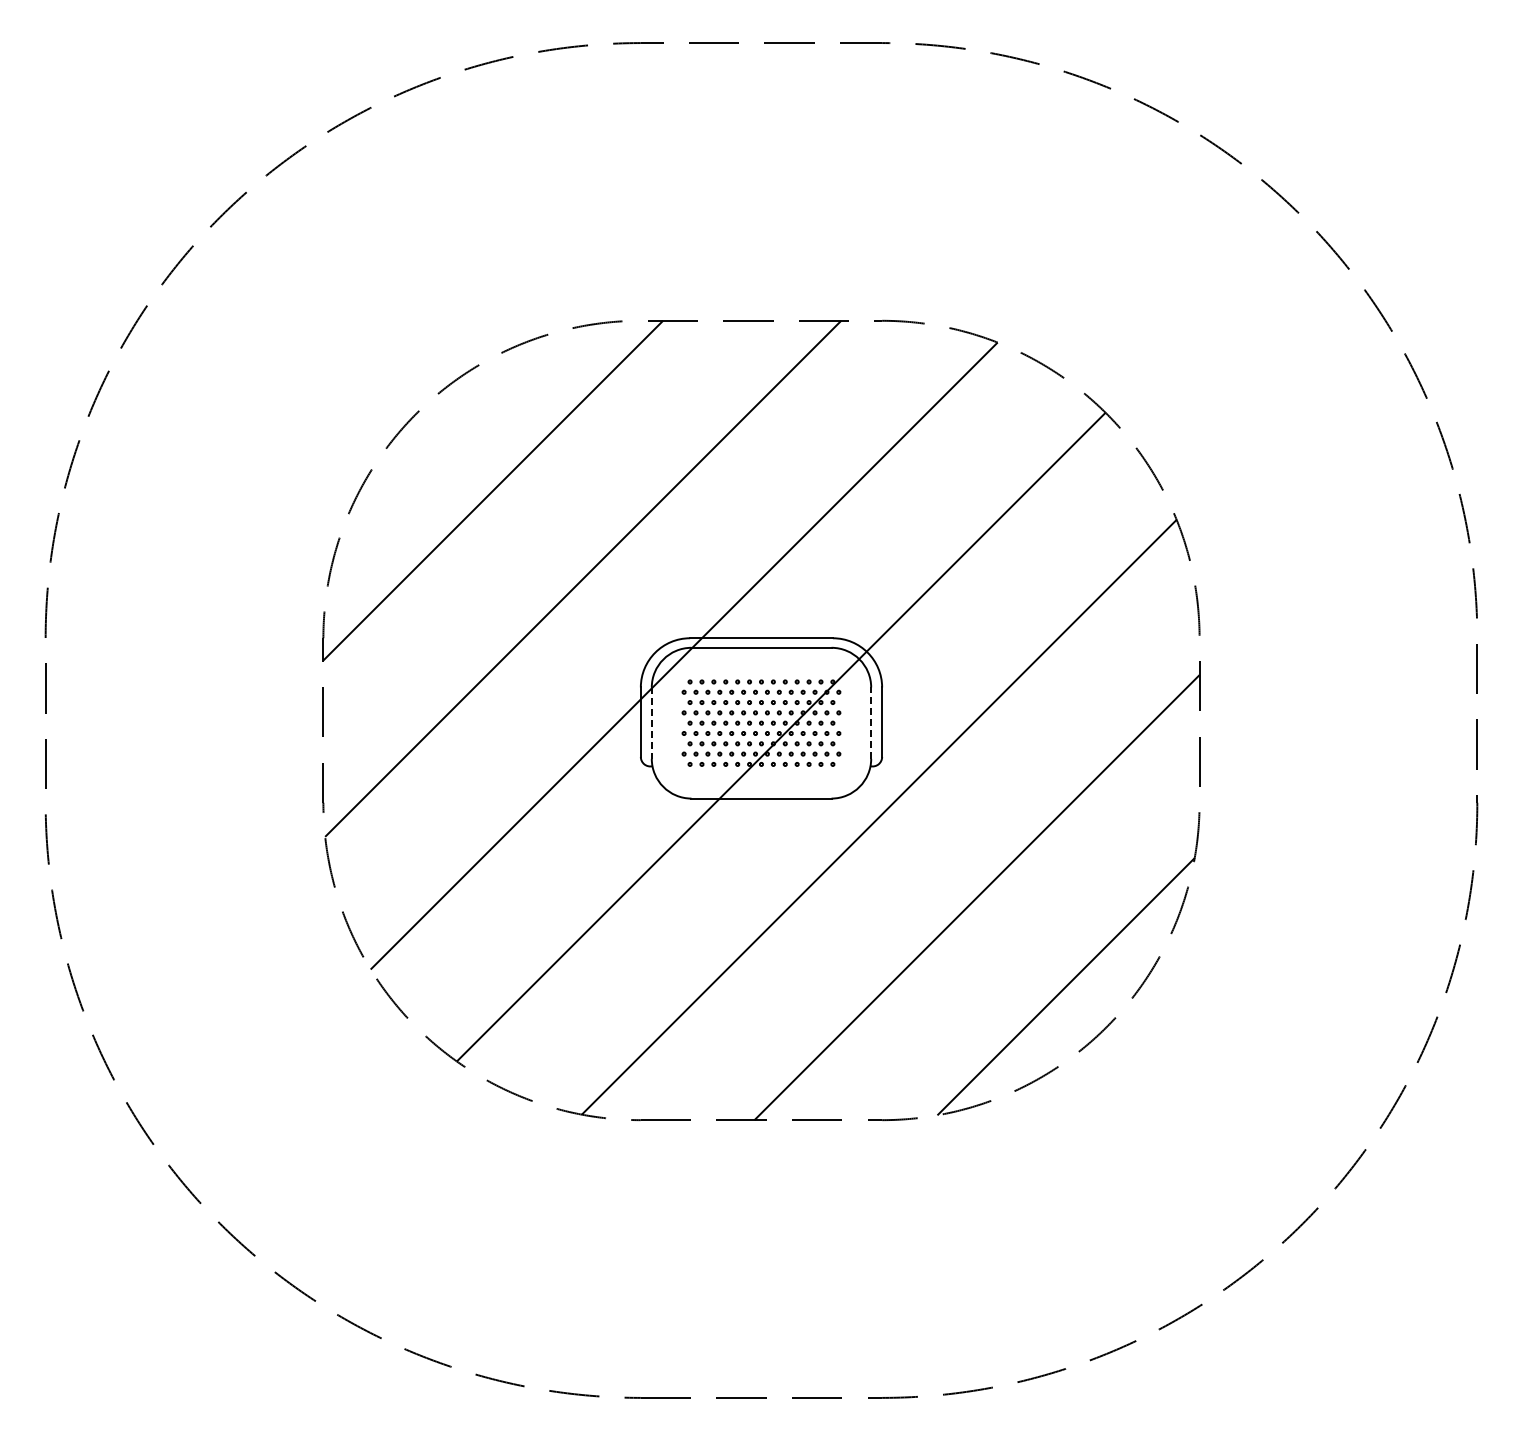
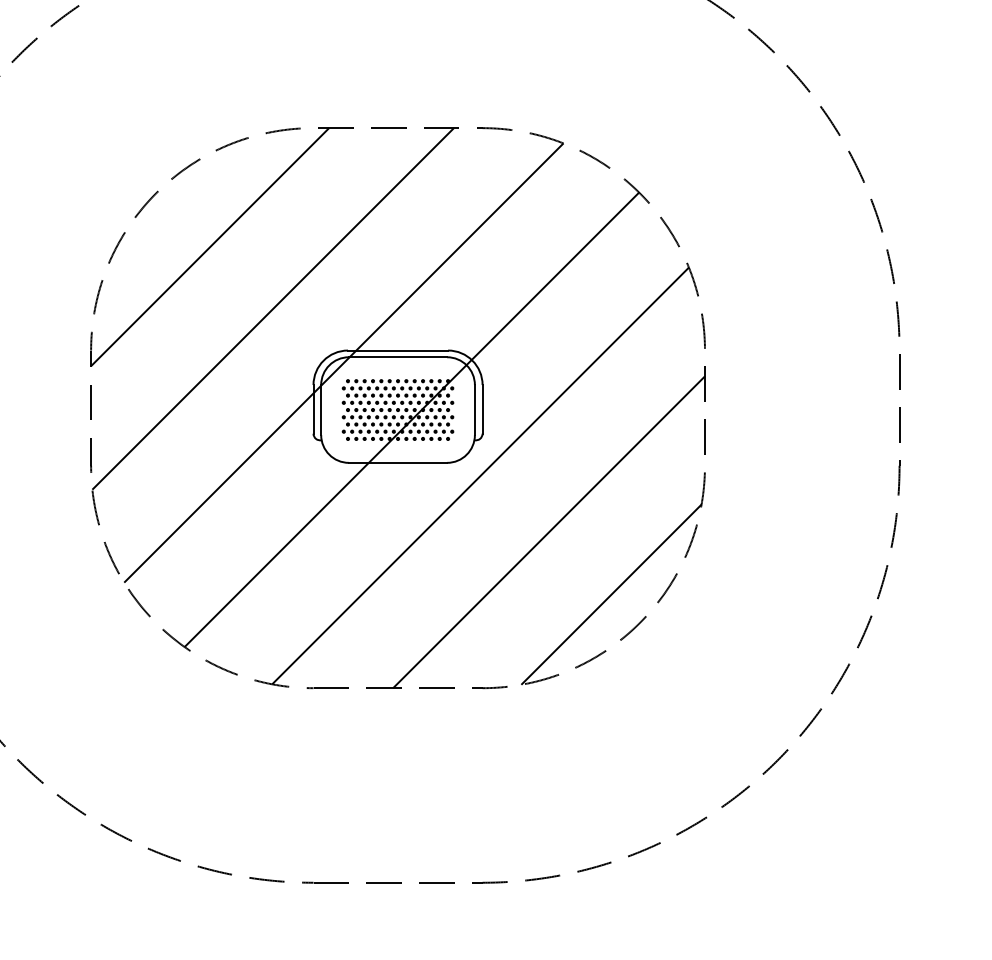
line: (651, 723) -> (320, 410), dashed -> solid
line: (871, 723) -> (475, 410), dashed -> solid

